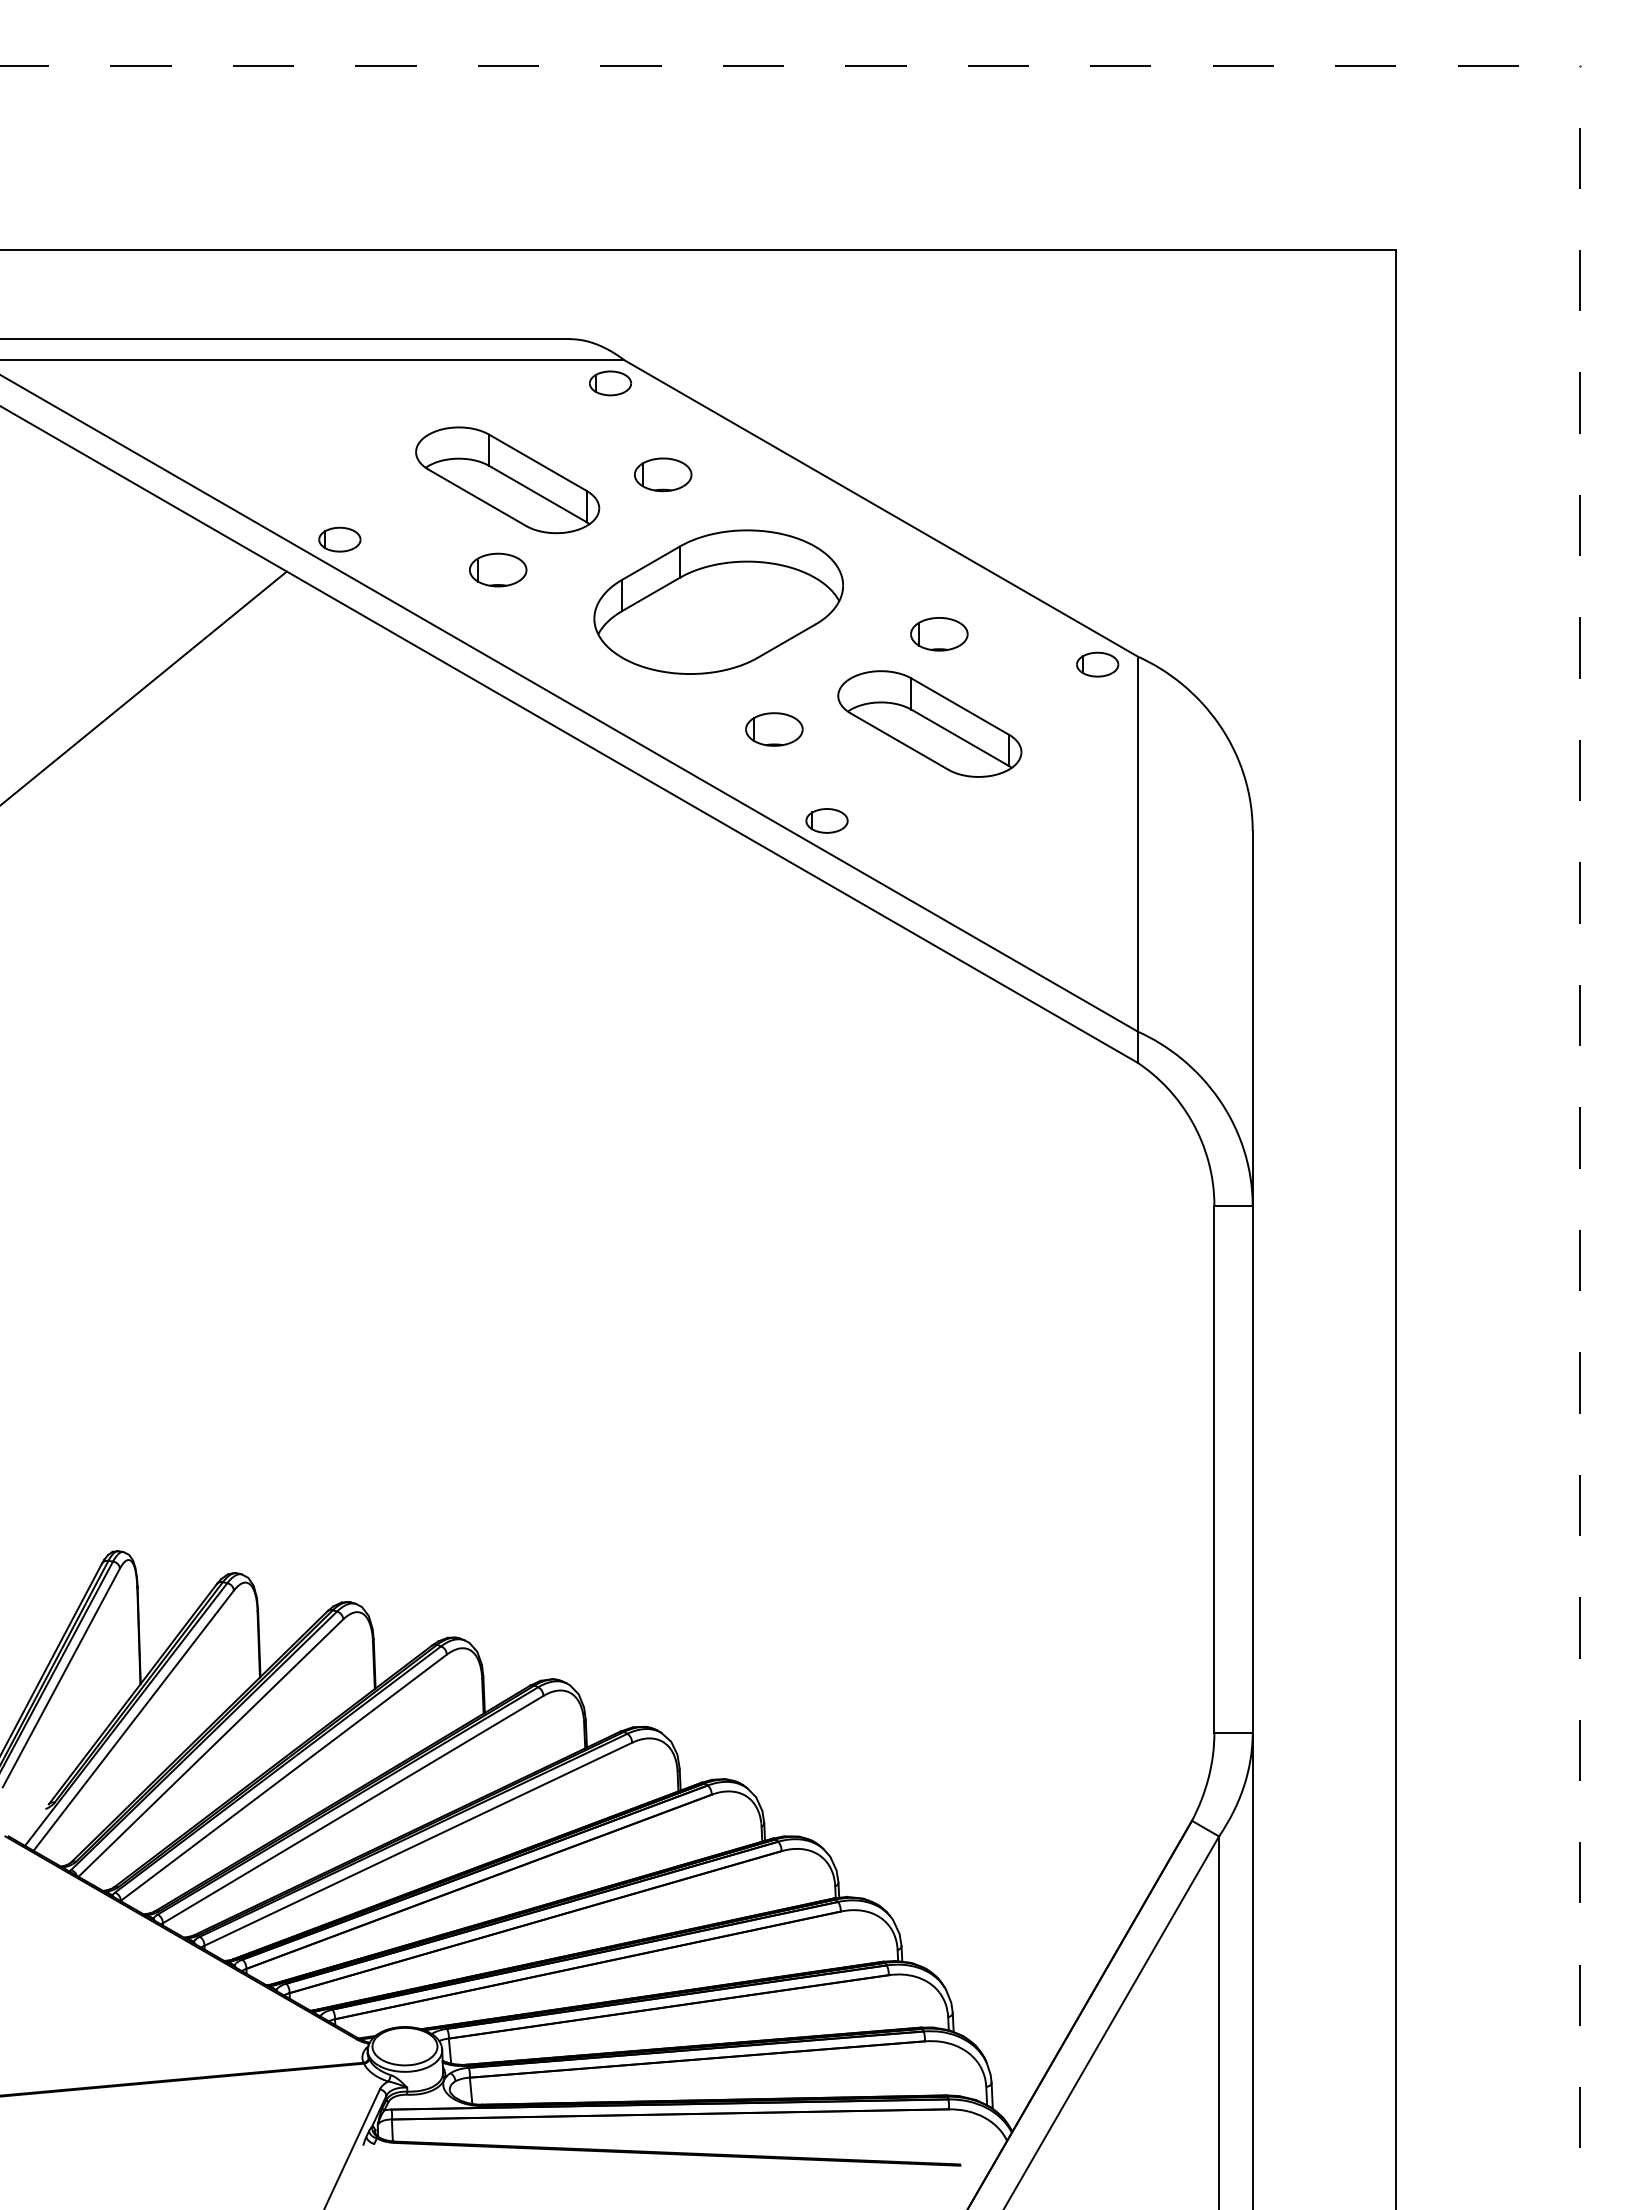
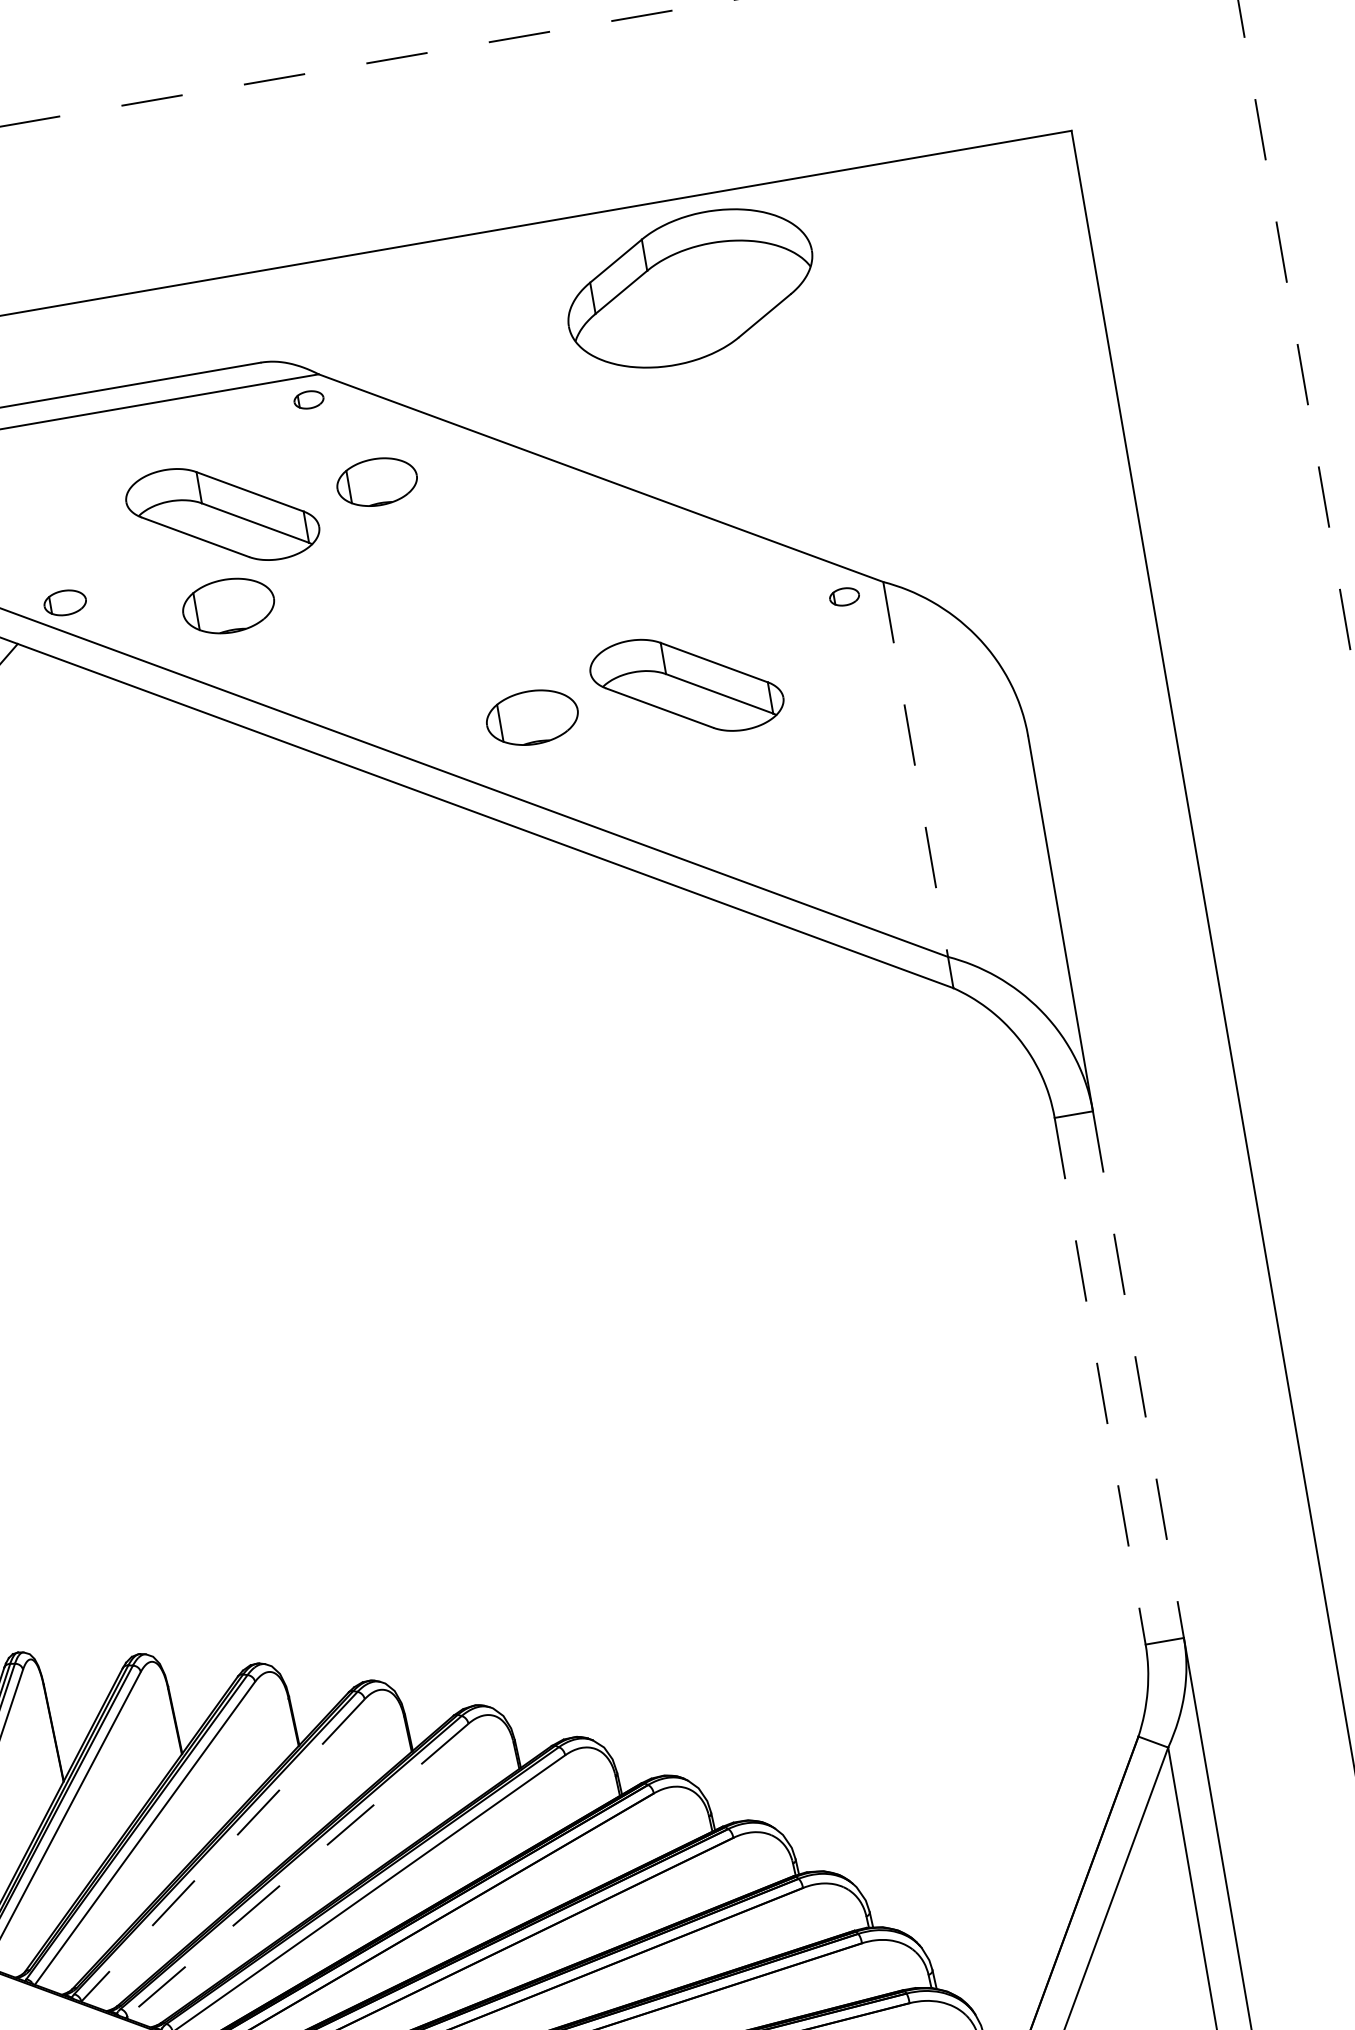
part: (610, 383) -> (308, 400), size x0.7
part: (663, 474) -> (377, 481), size x1.4
part: (498, 569) -> (229, 605), size x1.6
part: (718, 601) -> (690, 287), moved
part: (939, 634) -> (681, 594), removed
part: (1097, 664) -> (844, 596), size x0.7
part: (774, 729) -> (532, 717), size x1.6
part: (826, 820) -> (600, 799), removed
line: (1137, 844) -> (915, 769), solid -> dashed
line: (1214, 1469) -> (1100, 1381), solid -> dashed
line: (1252, 1469) -> (1138, 1374), solid -> dashed
line: (283, 1778) -> (222, 1851), solid -> dashed
line: (353, 1809) -> (298, 1870), solid -> dashed

